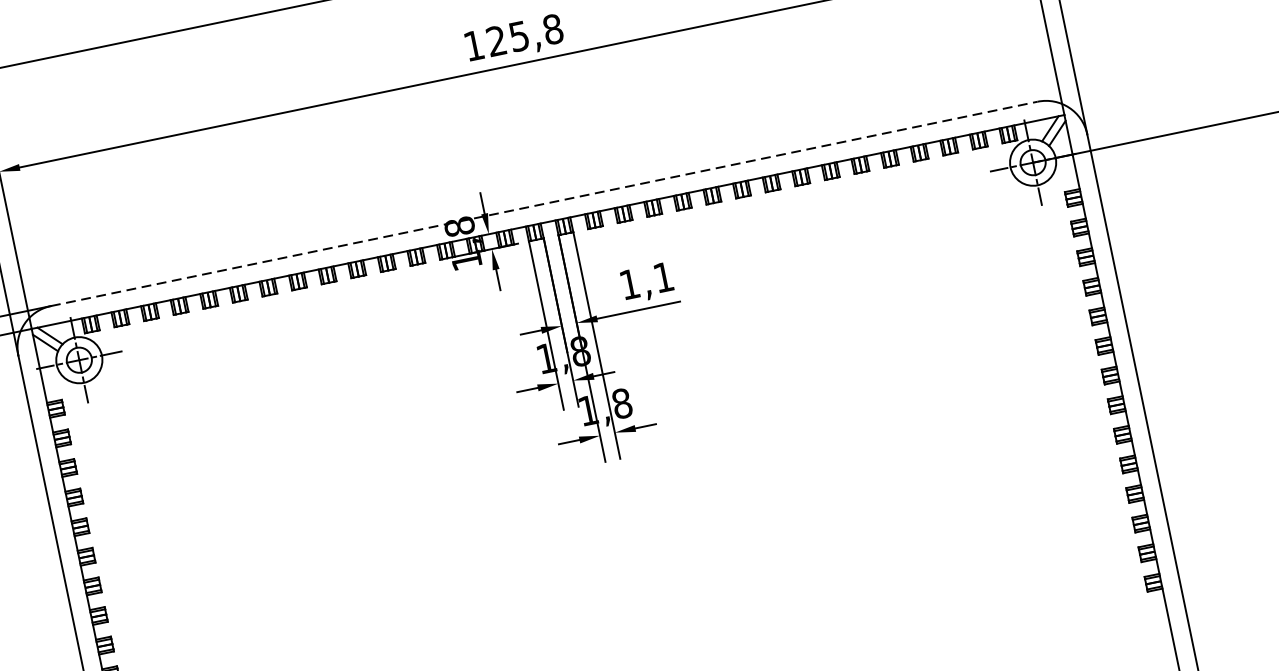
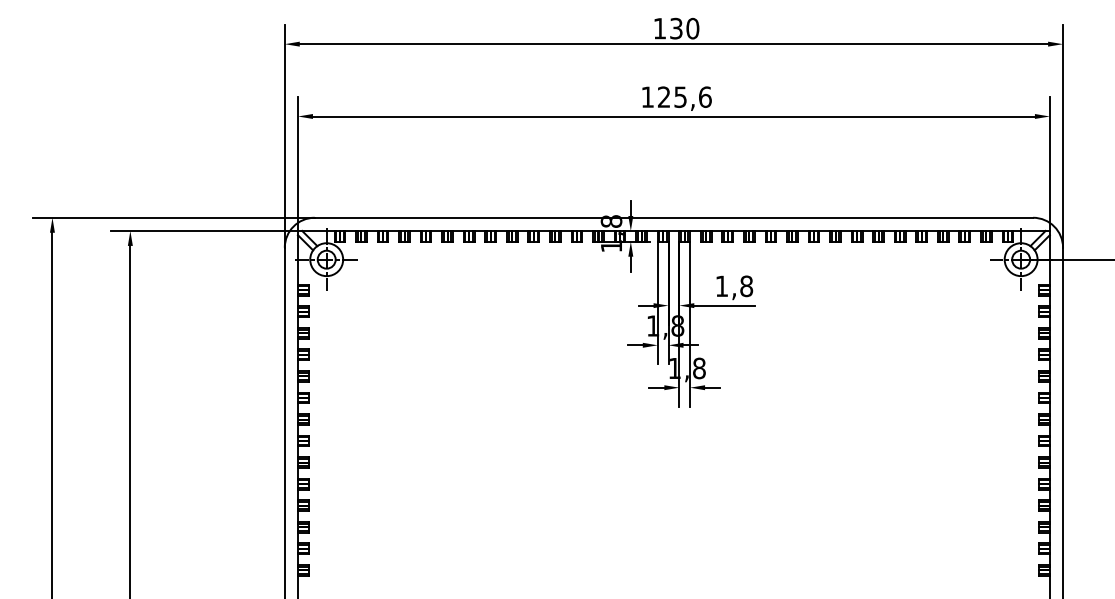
text: (553, 28) -> (705, 96), 125,8 -> 125,6
line: (545, 203) -> (674, 217), dashed -> solid
text: (663, 277) -> (746, 286), 1,1 -> 1,8

